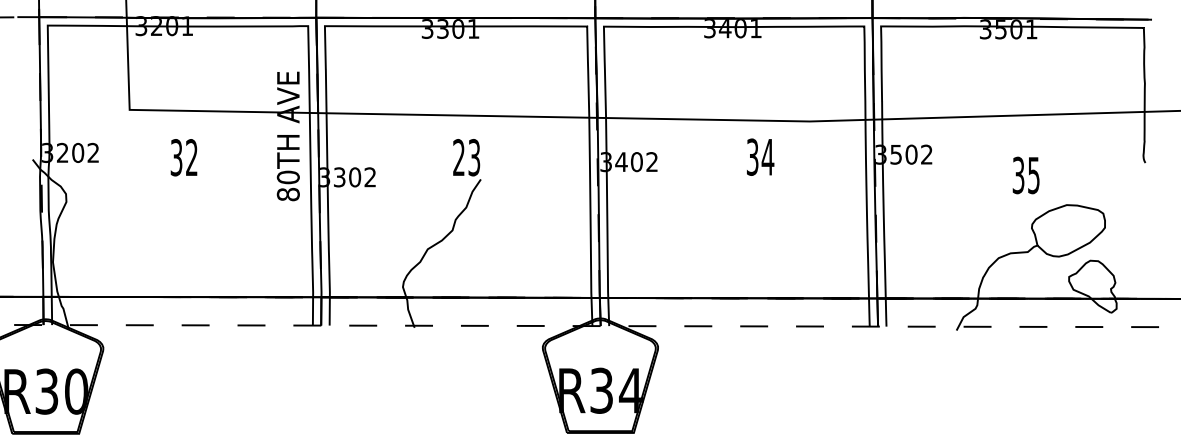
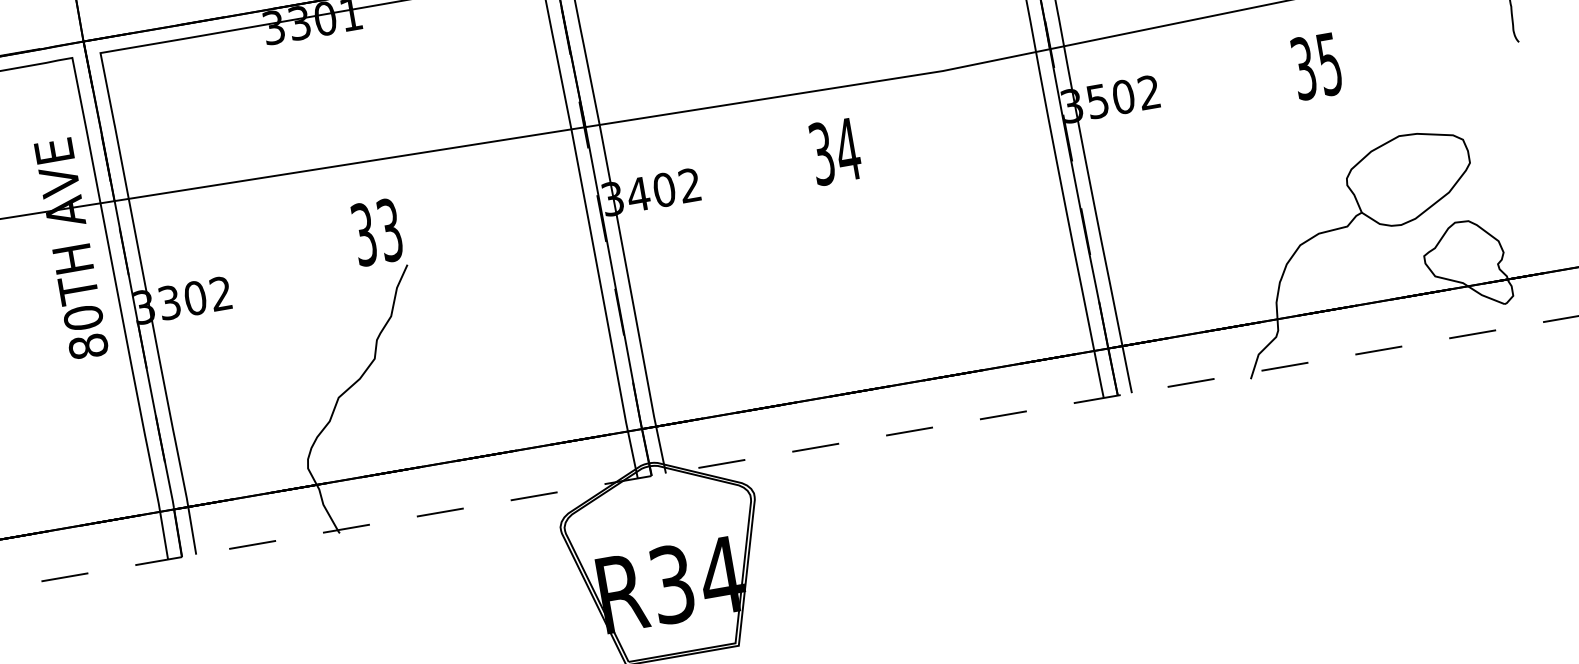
text: (760, 156) -> (835, 150), moved
text: (458, 157) -> (363, 234), 23 -> 33
text: (1025, 175) -> (1315, 66), moved

